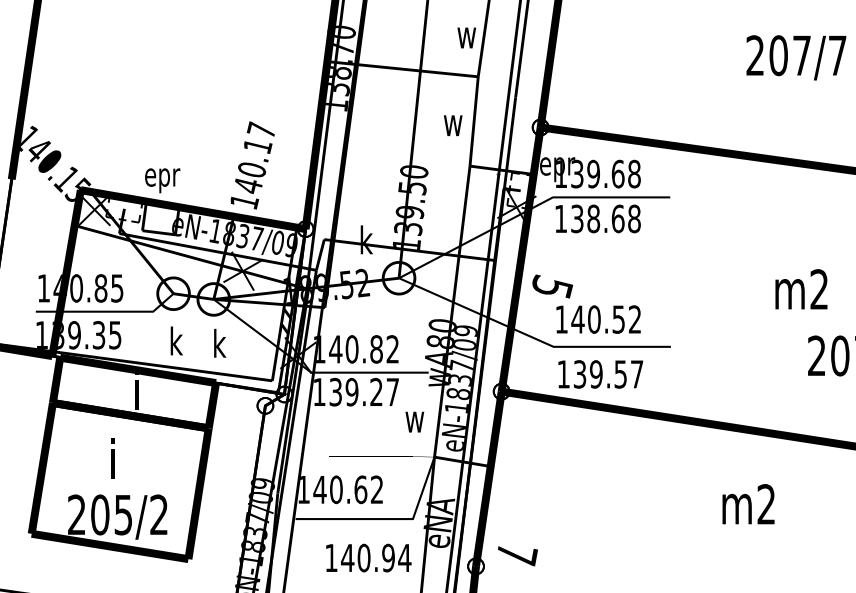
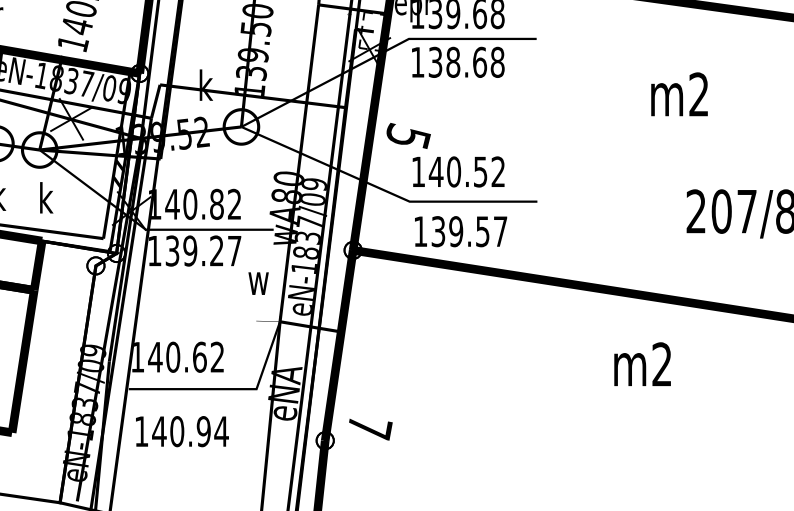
text: (306, 289) -> (140, 139), 189.52 -> 139.52
text: (801, 289) -> (679, 94), moved
text: (748, 504) -> (642, 364), moved
text: (368, 557) -> (182, 430), moved

